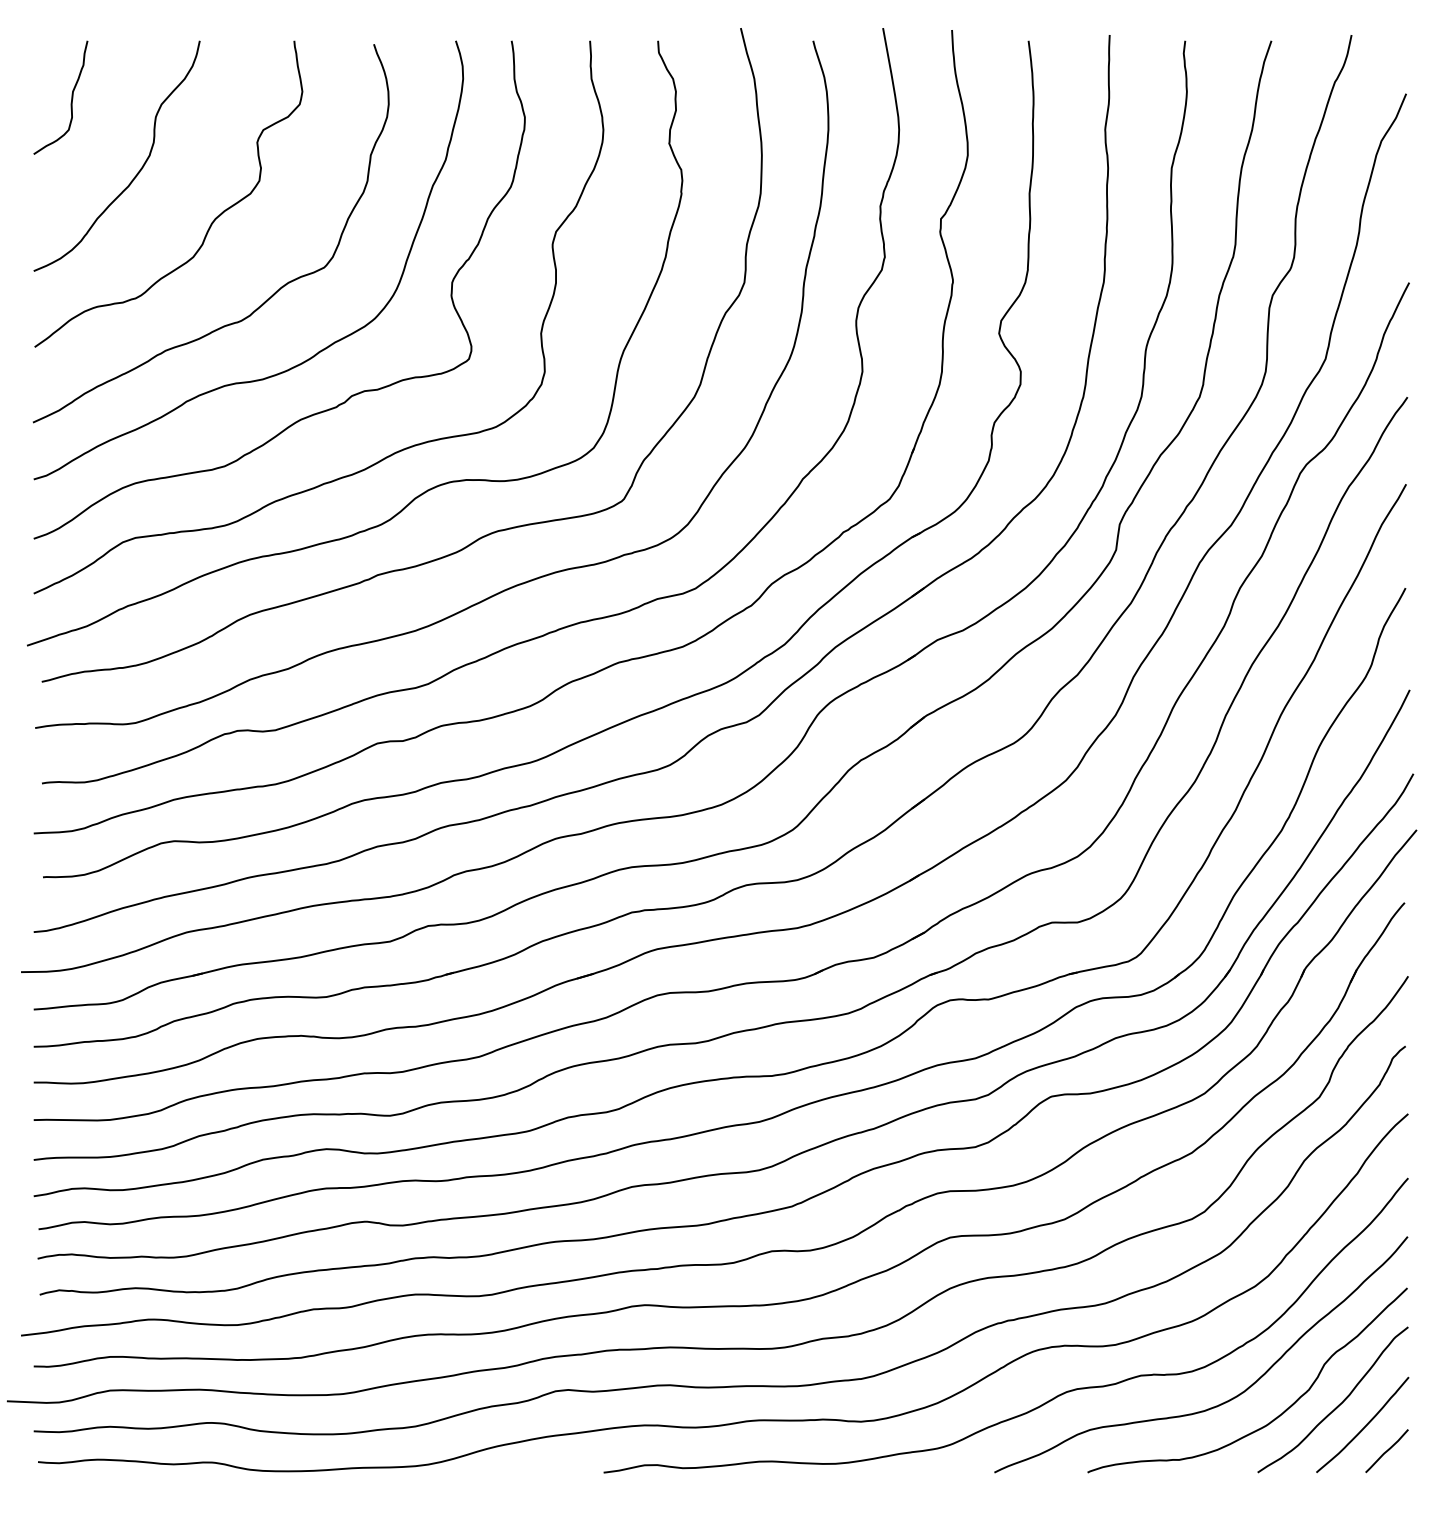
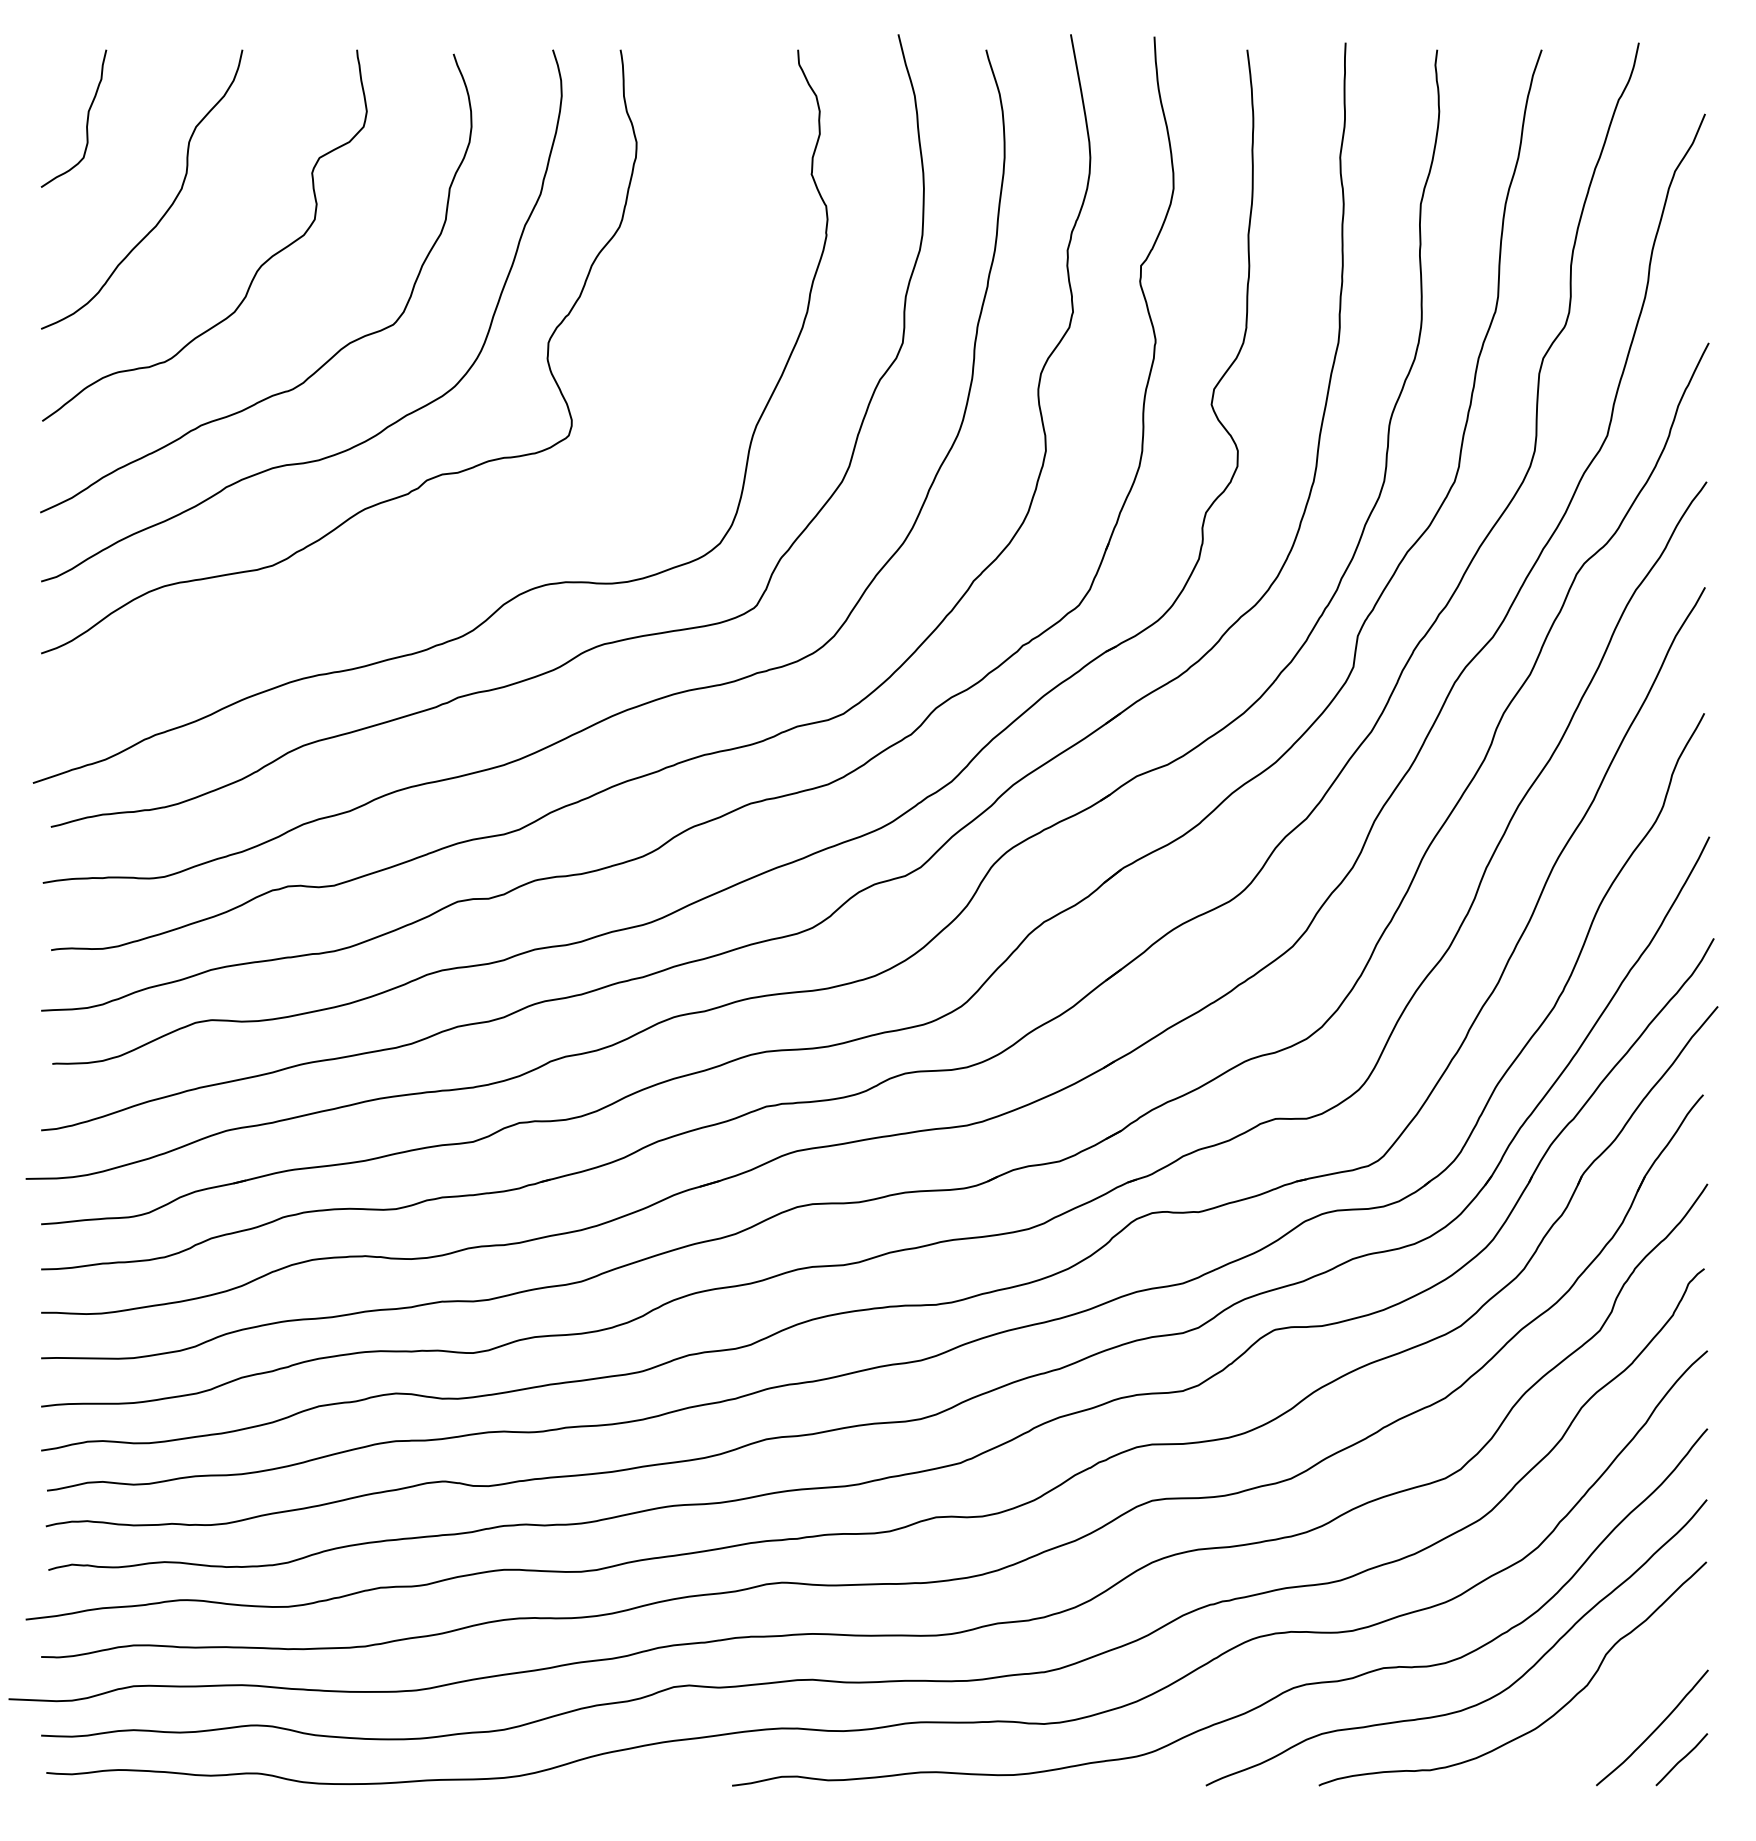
curve: (388, 455) -> (471, 552), removed
curve: (1338, 1405) -> (1622, 1704), removed

